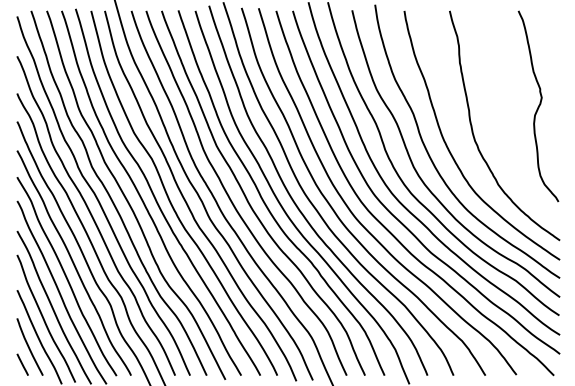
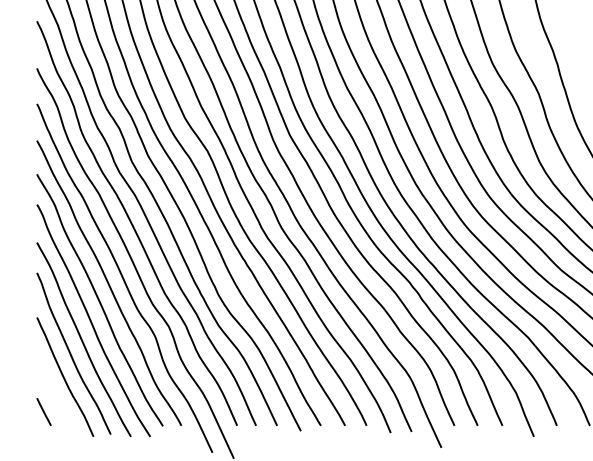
curve: (29, 346) -> (52, 388), removed

